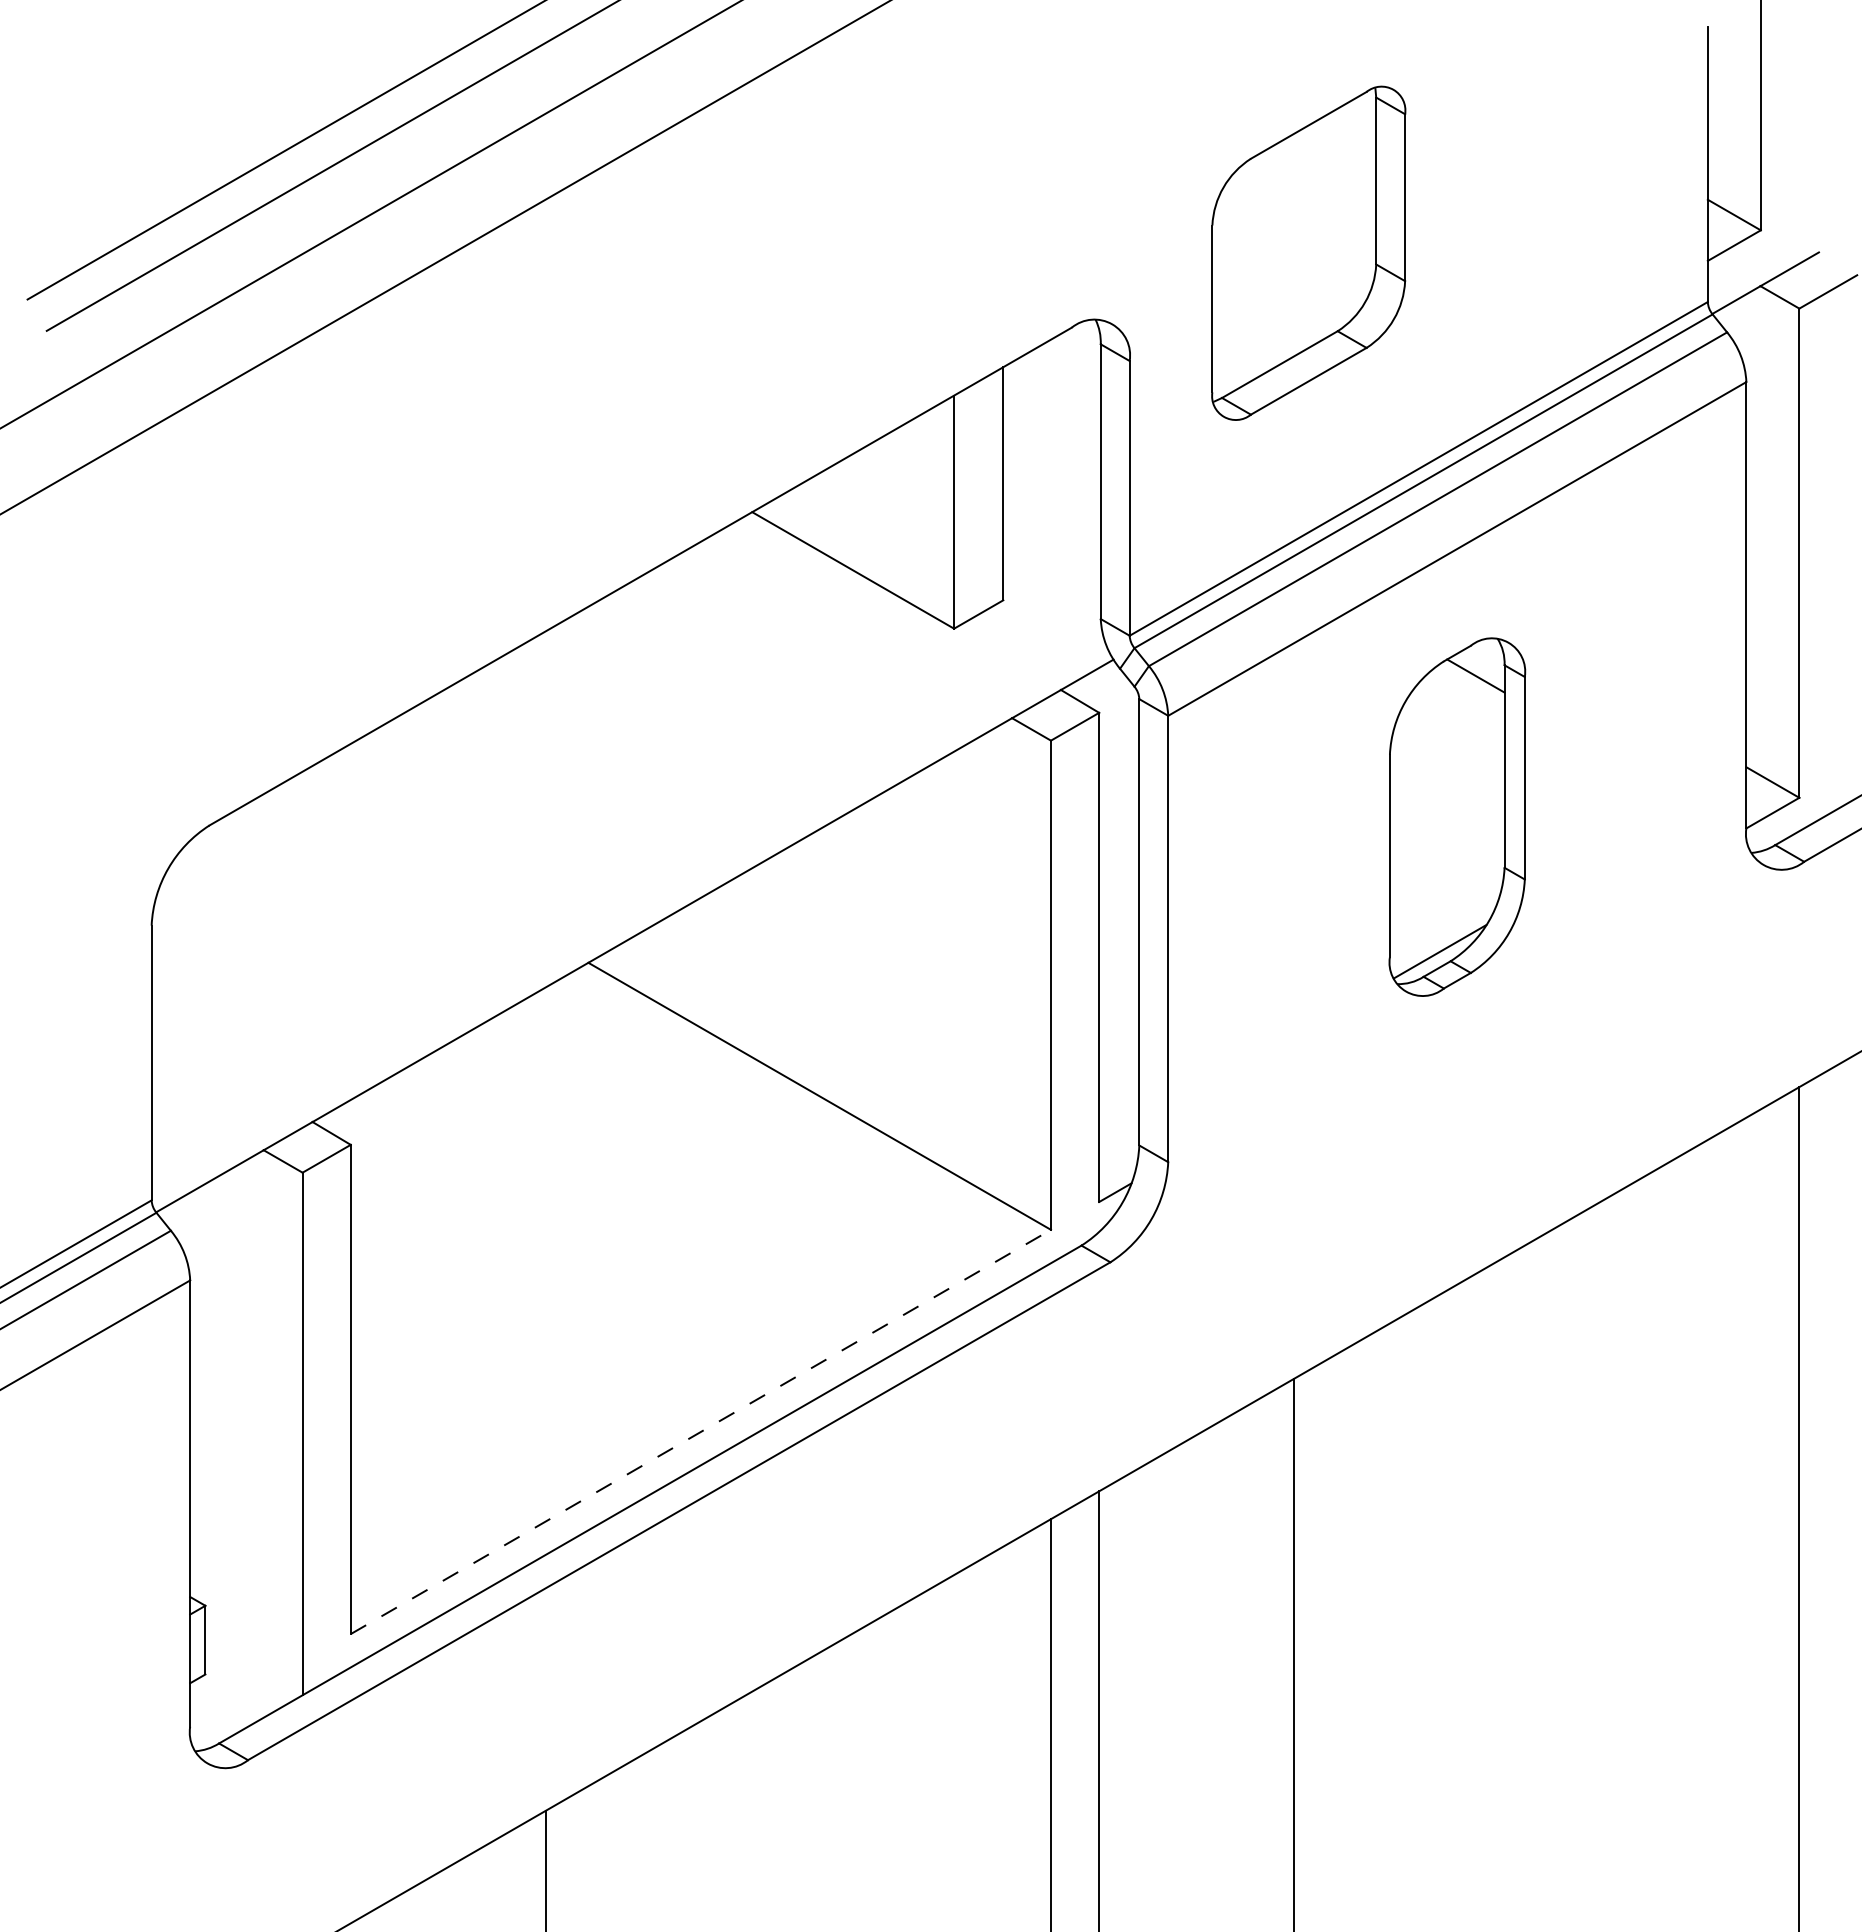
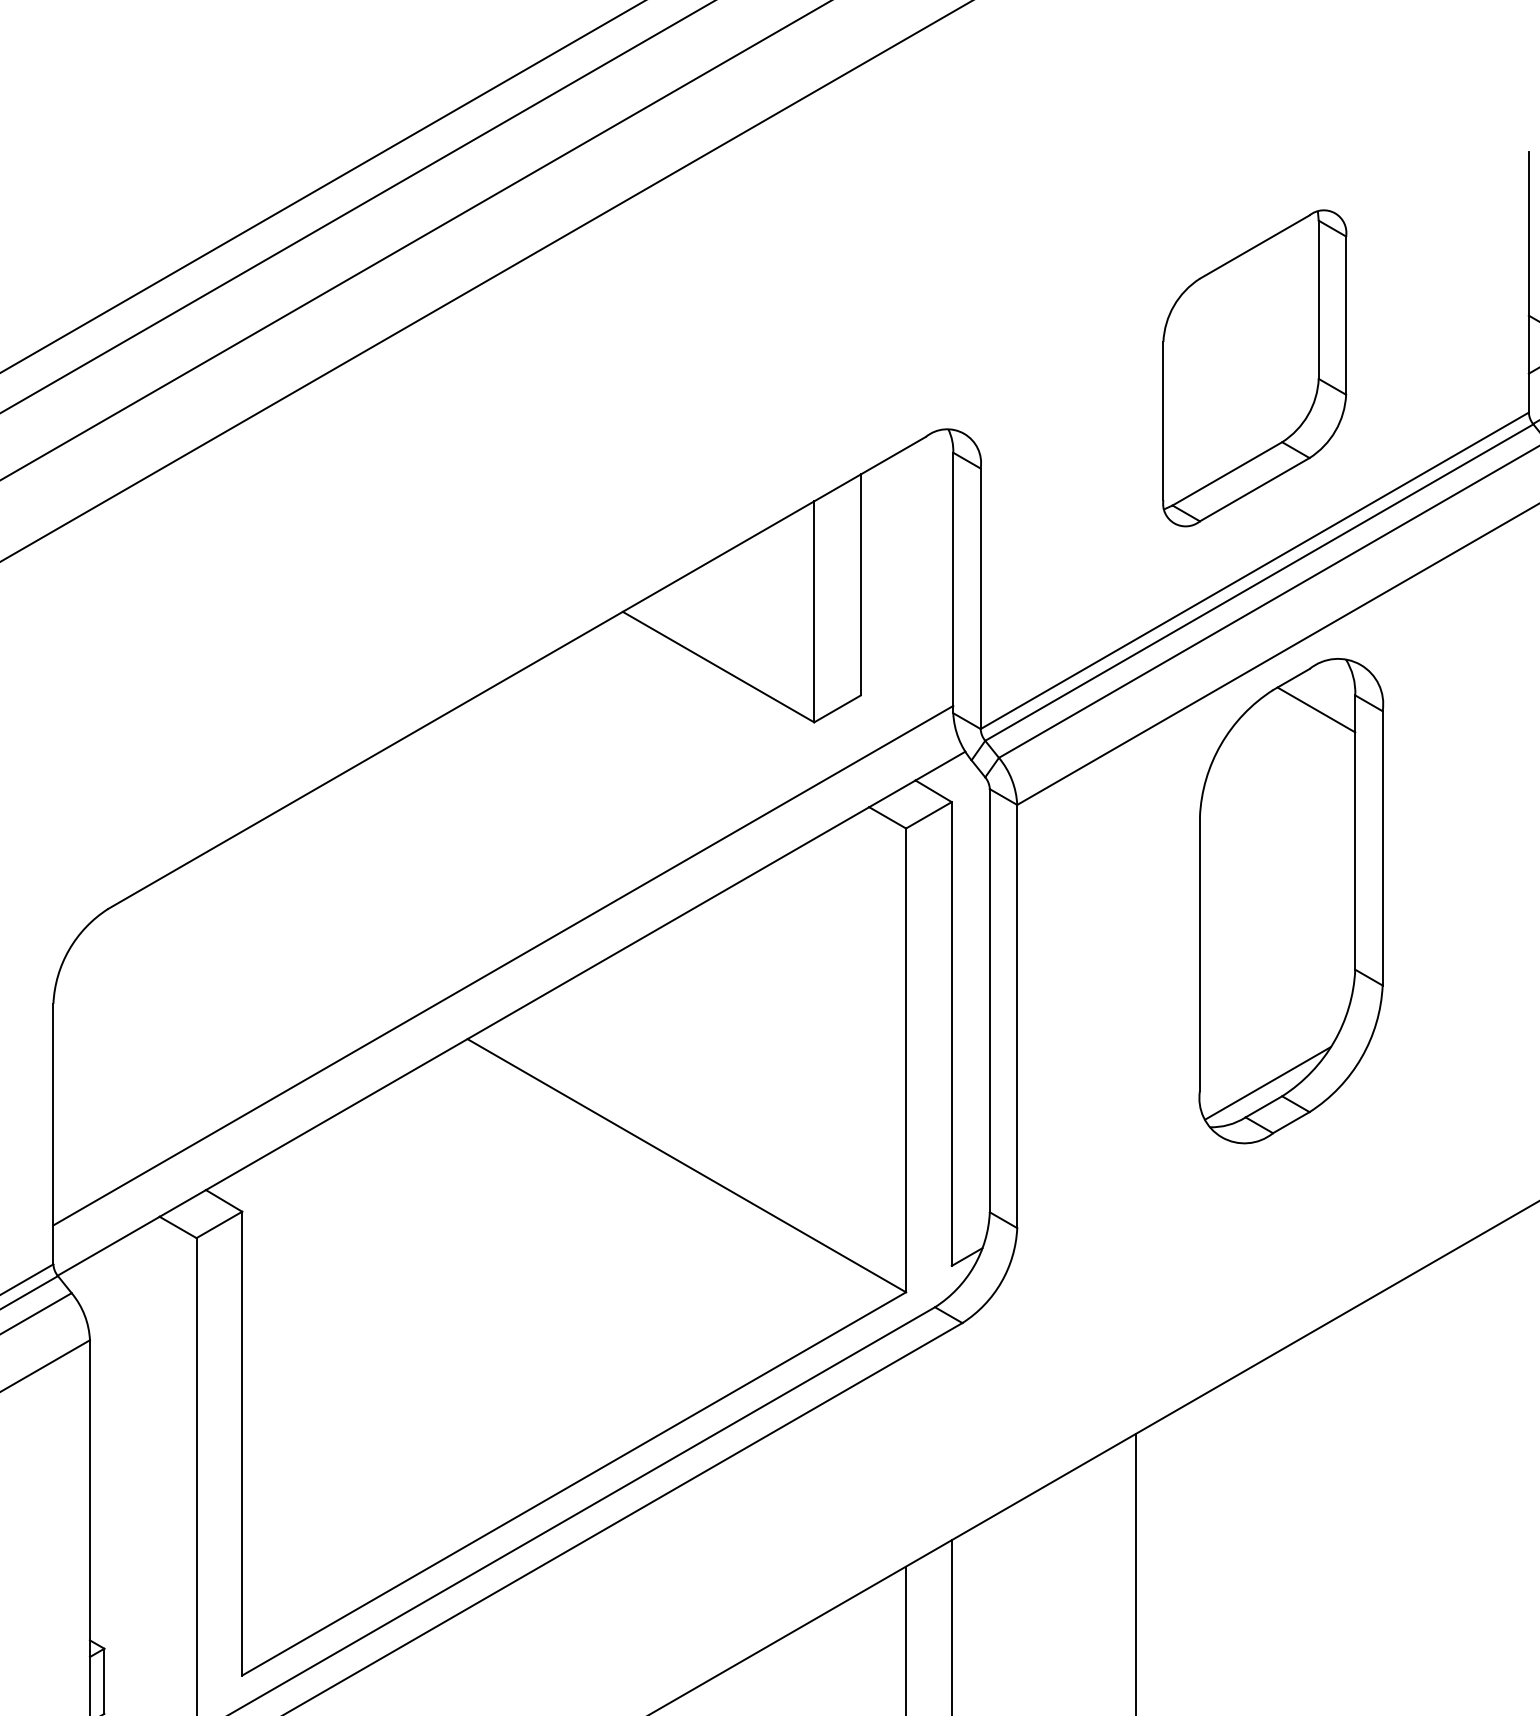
part: (1308, 252) -> (1254, 367), moved
part: (1457, 816) -> (1291, 900), size x1.43
line: (625, 885) -> (502, 965), added
line: (701, 1431) -> (574, 1483), dashed -> solid

